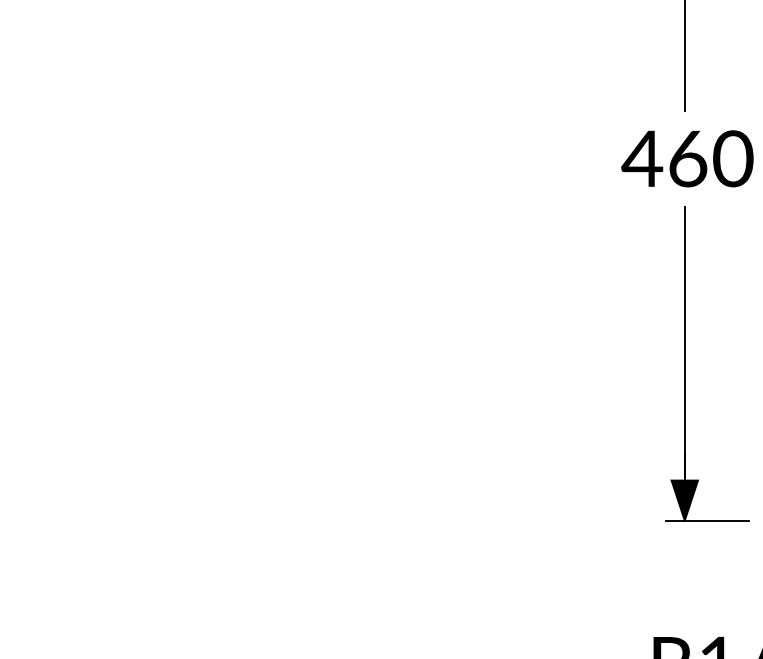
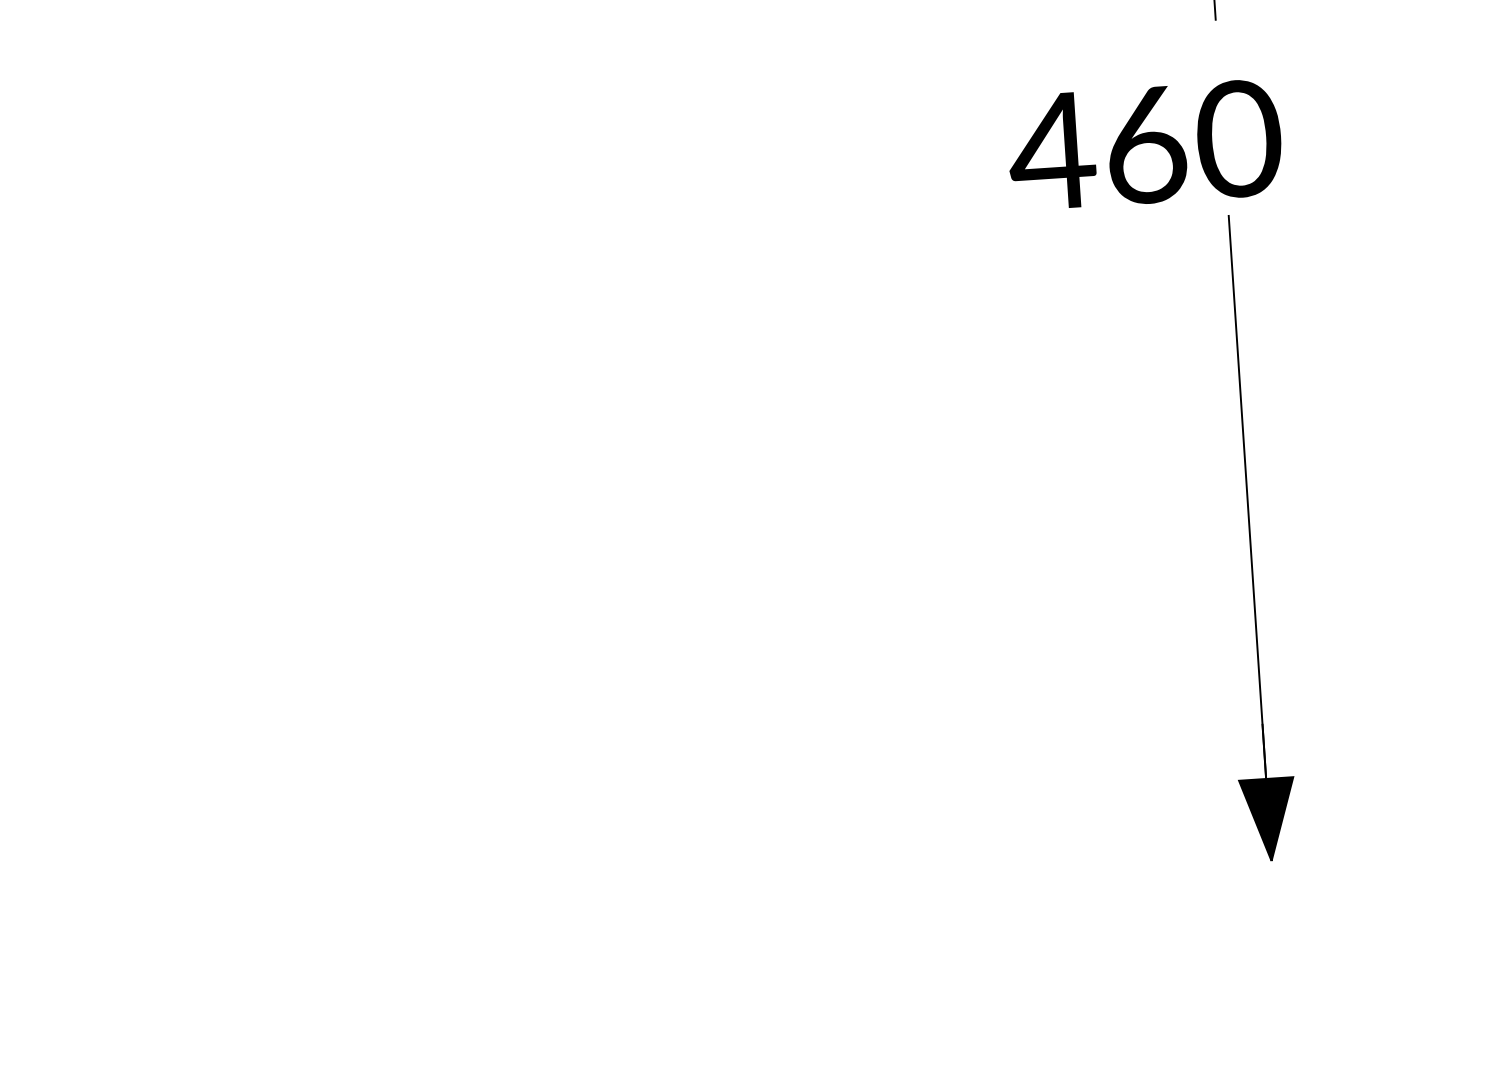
text: (687, 158) -> (1144, 144), moved
line: (706, 520) -> (1316, 858), removed

